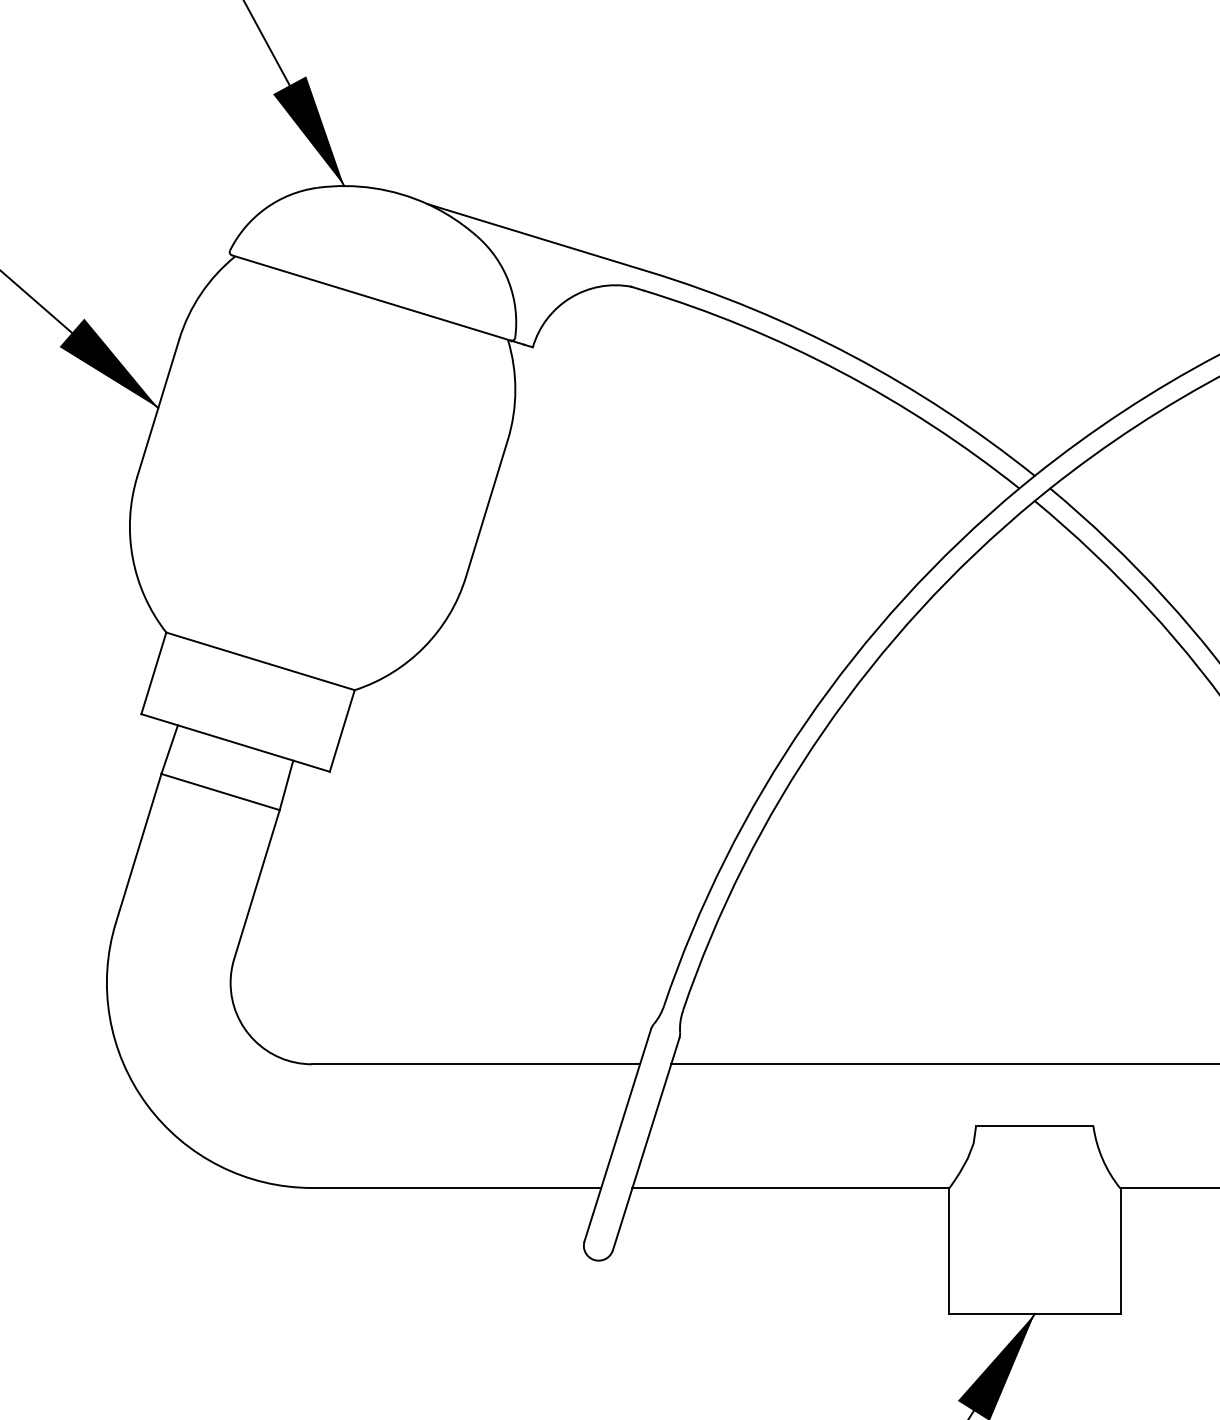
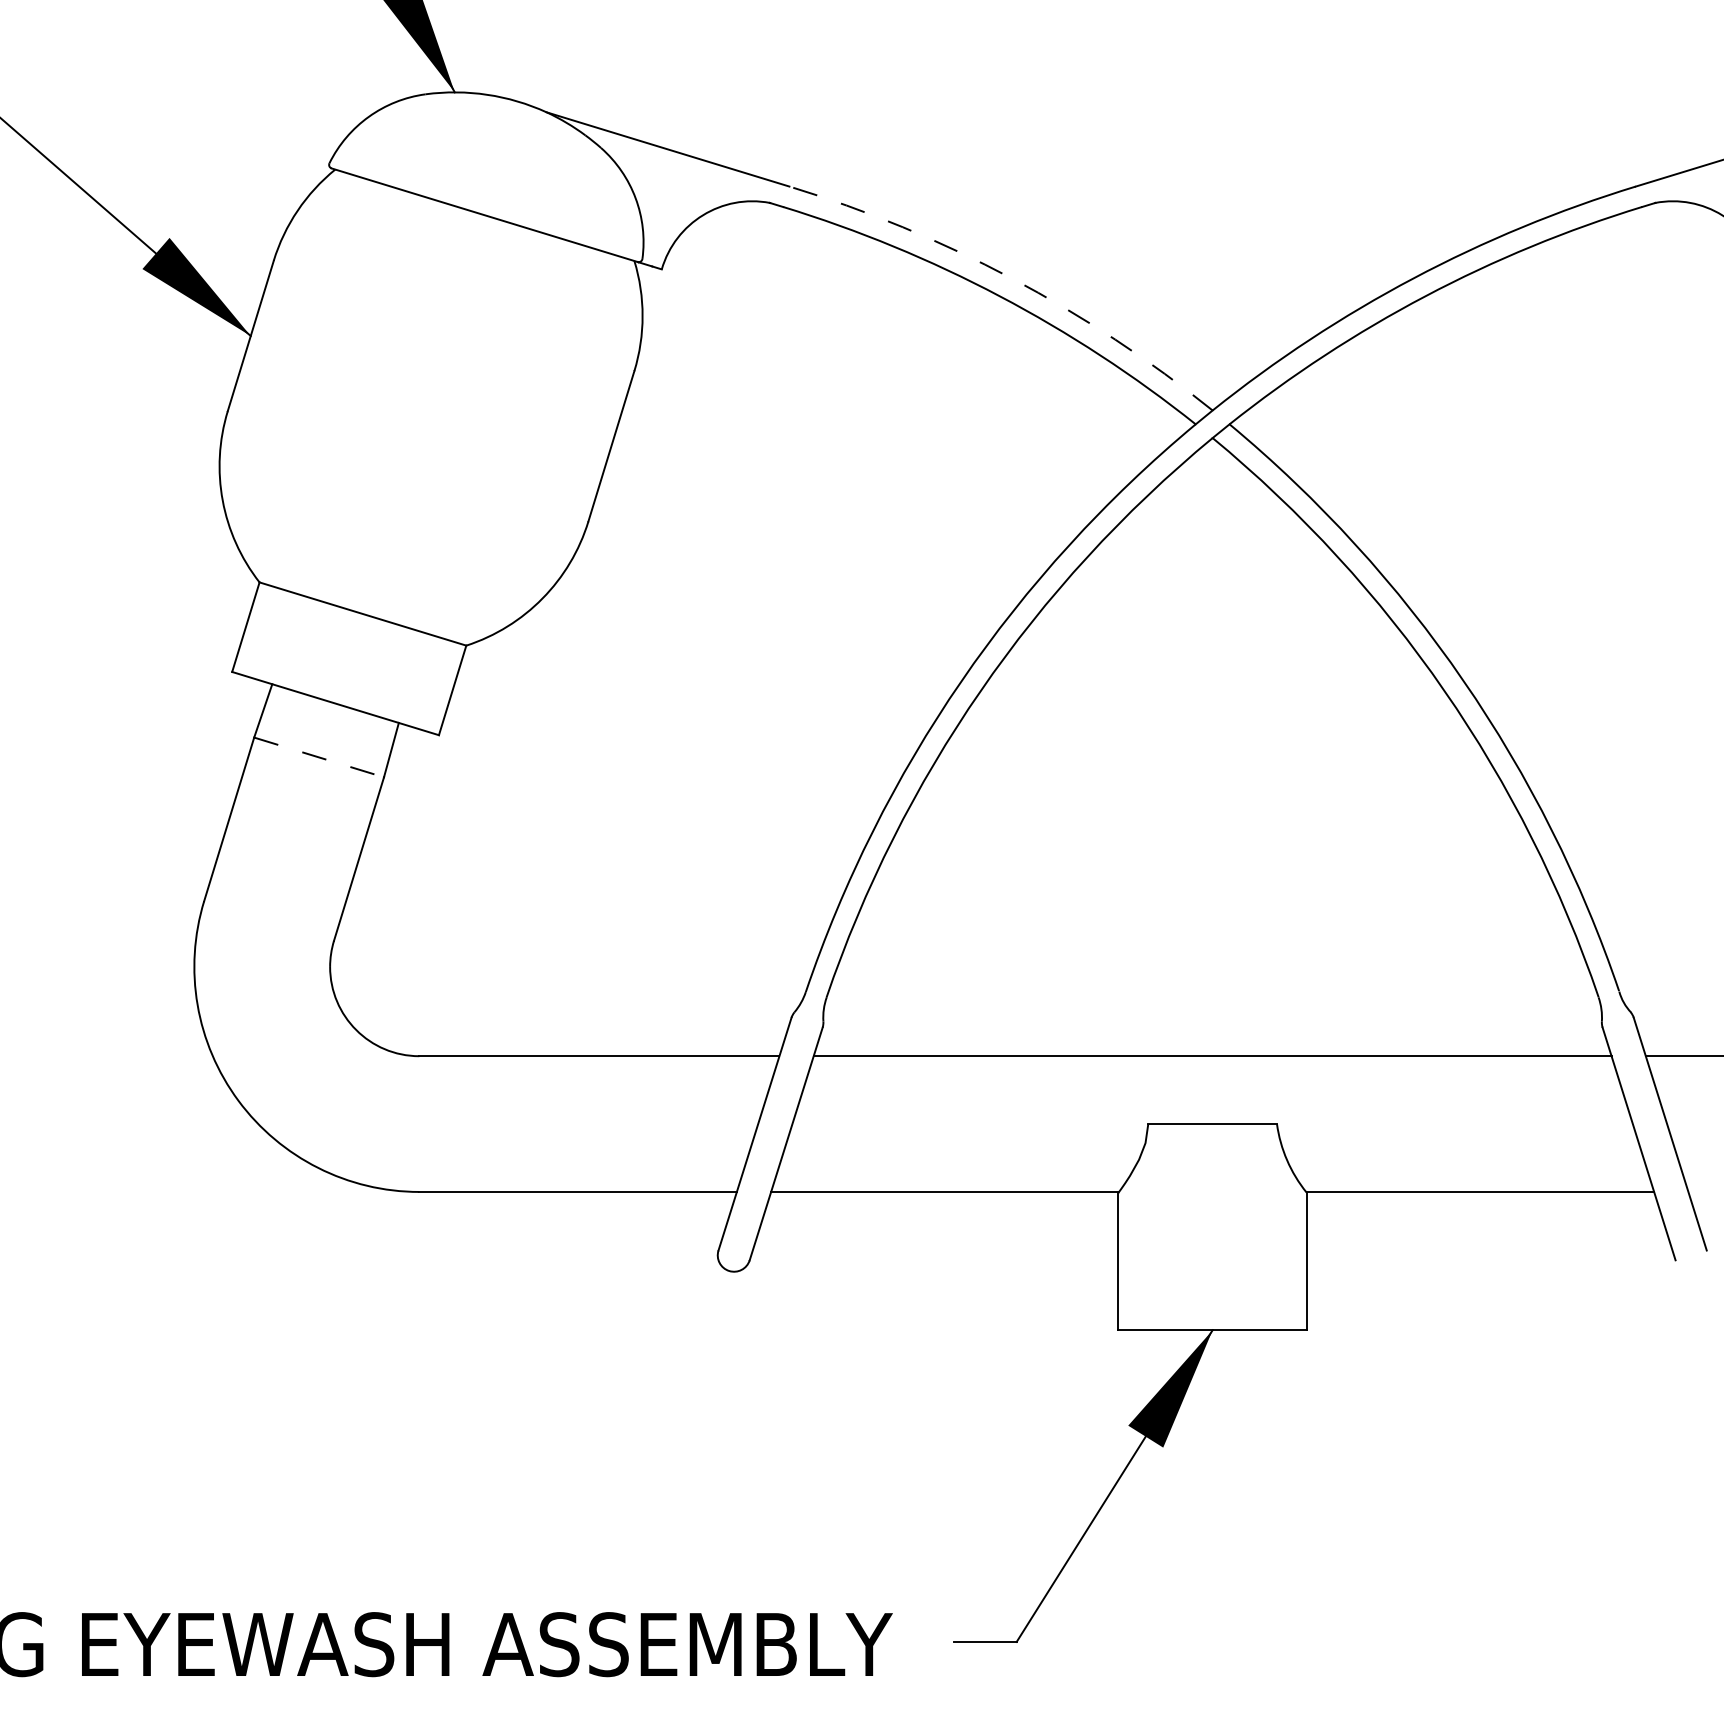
arc: (851, 355) -> (1011, 278), solid -> dashed
line: (220, 792) -> (319, 757), solid -> dashed

